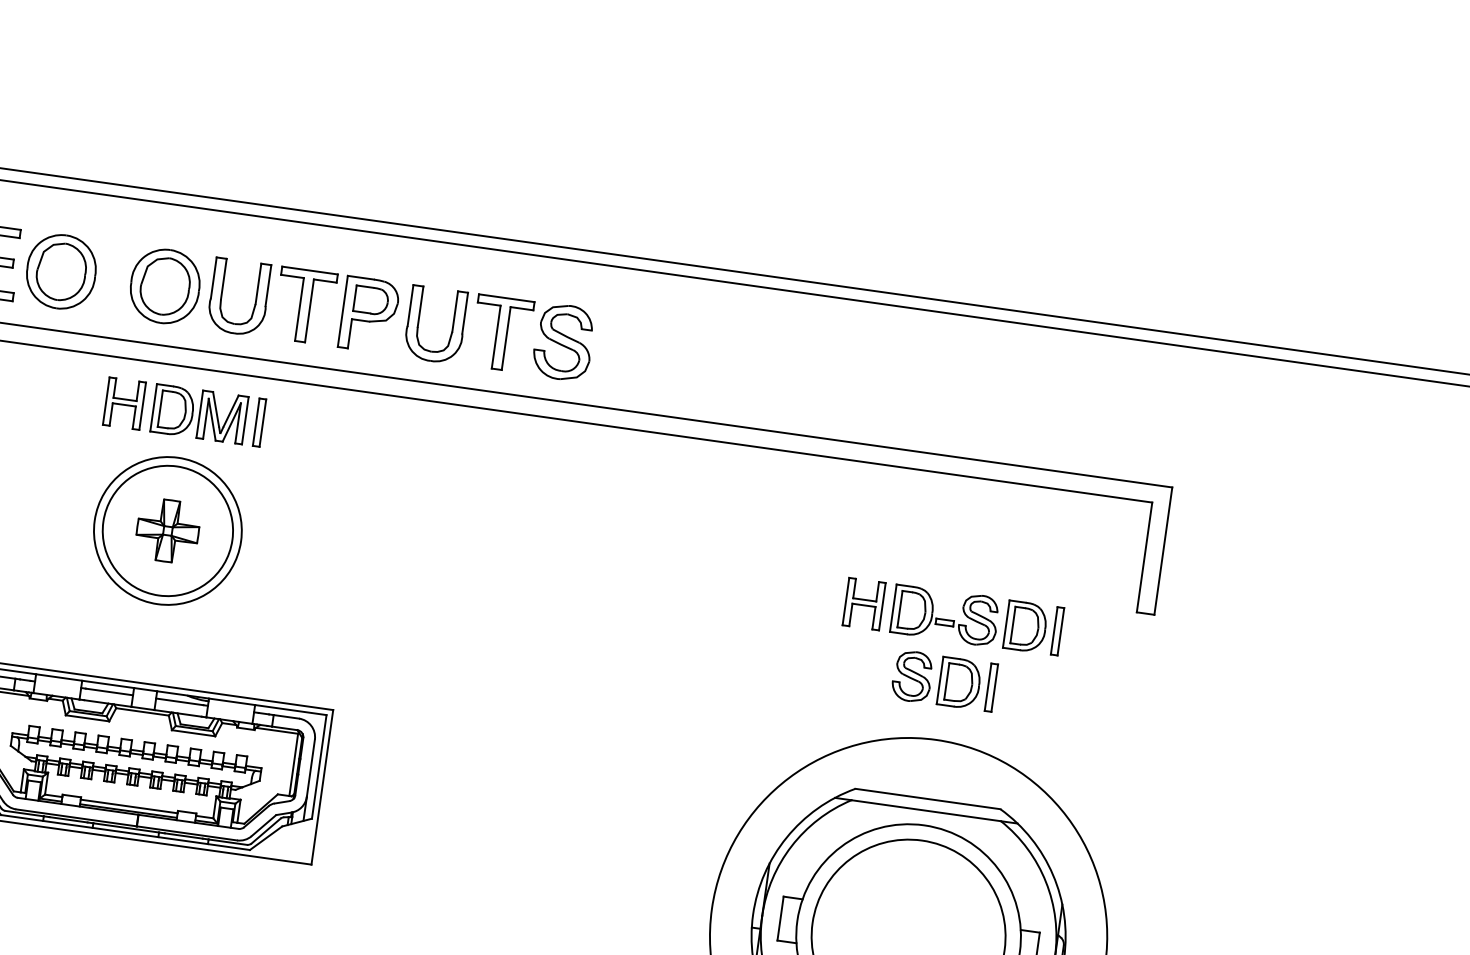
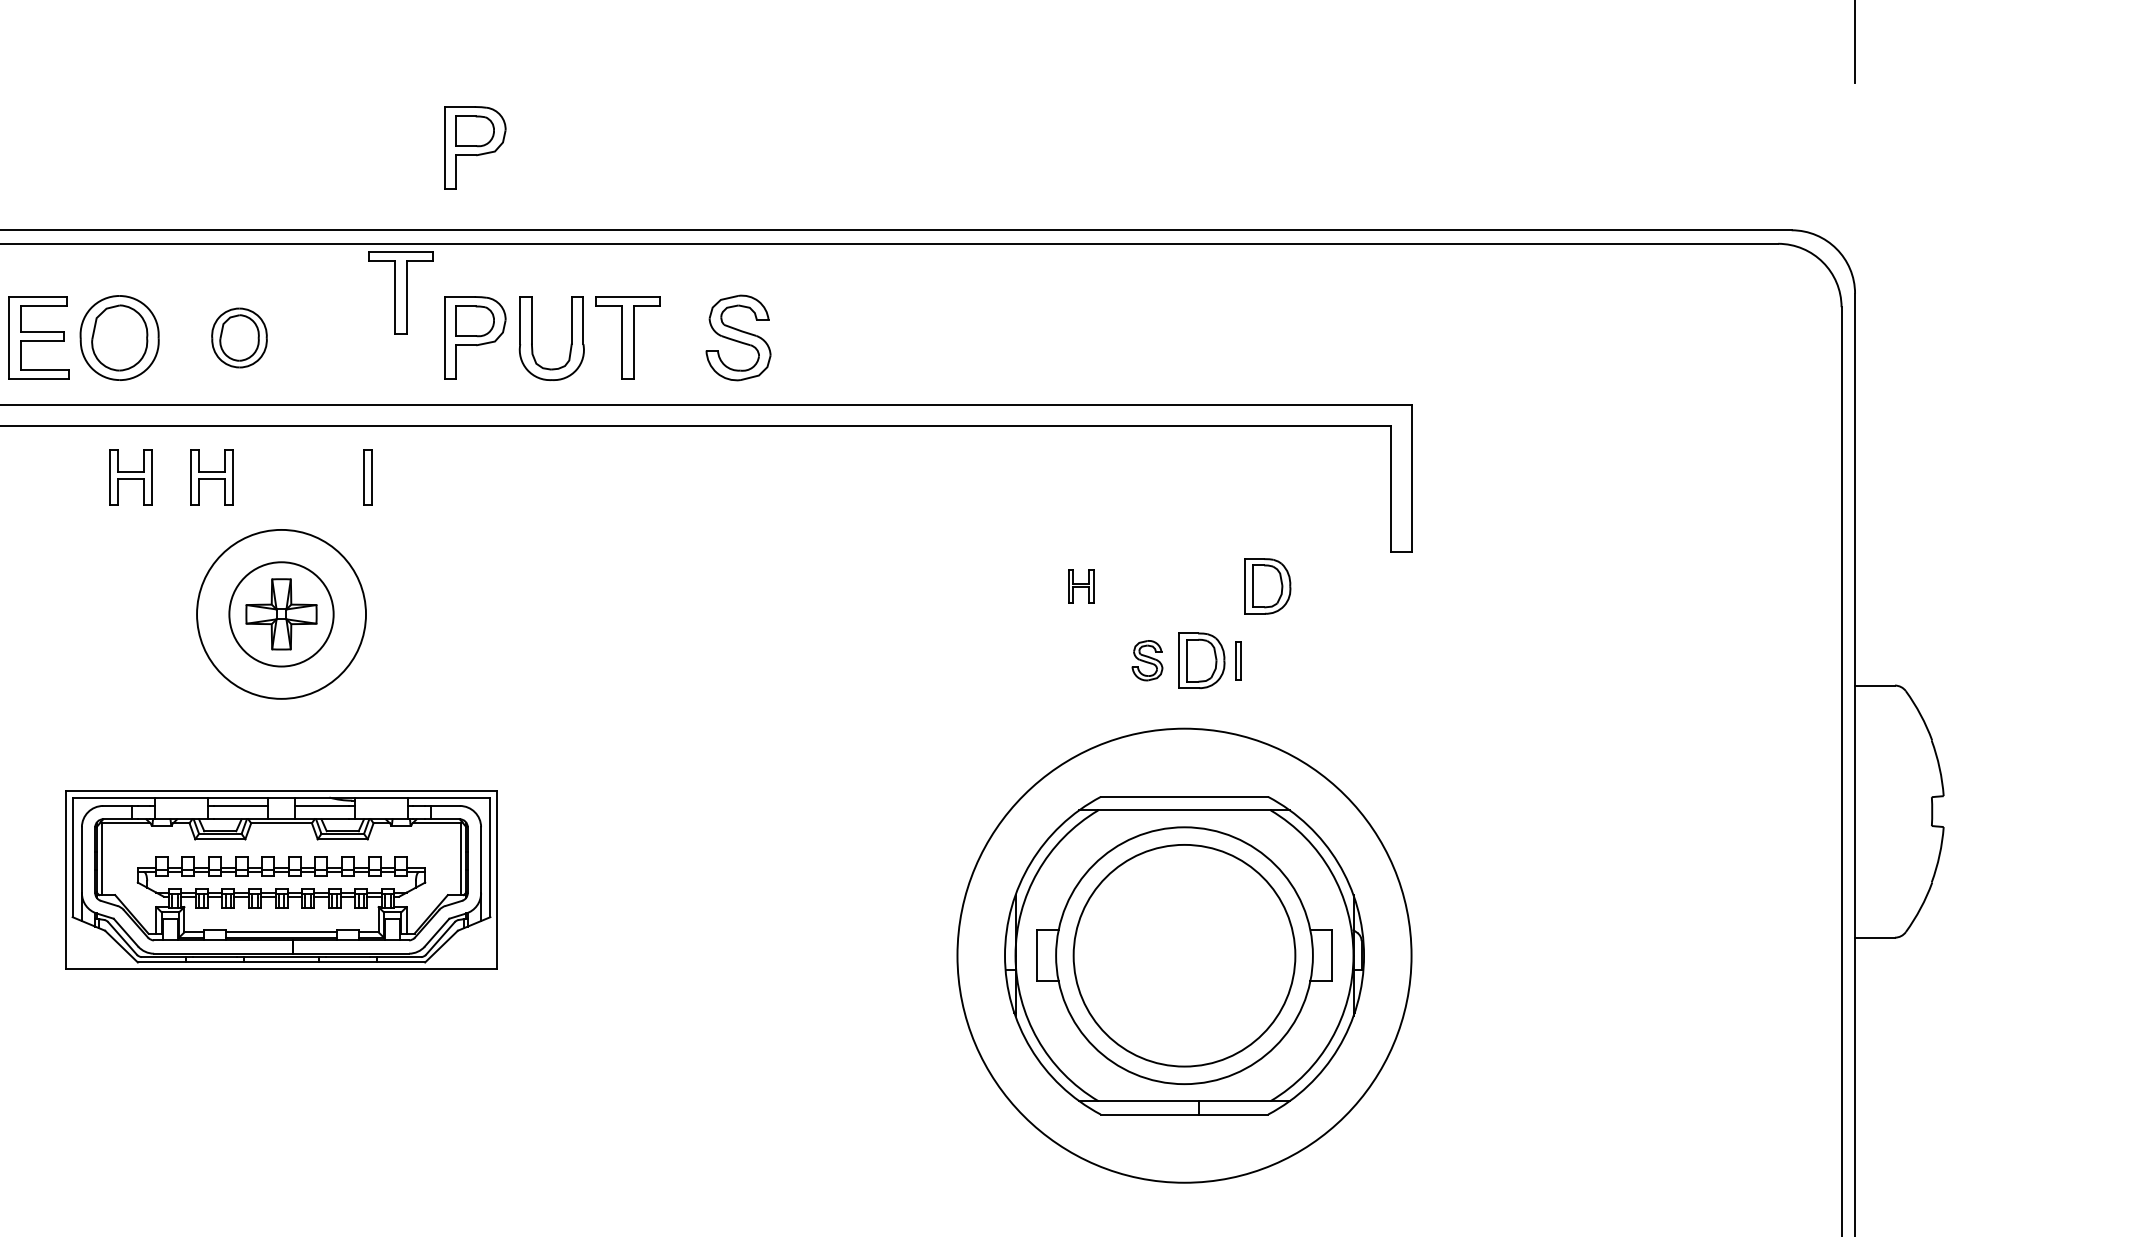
part: (392, 150) -> (475, 147), added
part: (165, 285) -> (239, 337), size x0.7
part: (222, 294) -> (305, 338), removed
part: (304, 305) -> (400, 292), moved
part: (563, 341) -> (738, 337), moved
part: (53, 394) -> (130, 477), added
part: (199, 413) -> (298, 476), removed
circle: (168, 530) -> (281, 613), size x0.7
part: (863, 604) -> (1080, 586), size x0.6
part: (944, 615) -> (1174, 586), removed
part: (1057, 631) -> (1304, 586), removed
part: (912, 676) -> (1147, 660), size x0.7
part: (991, 687) -> (1238, 660), size x0.7

